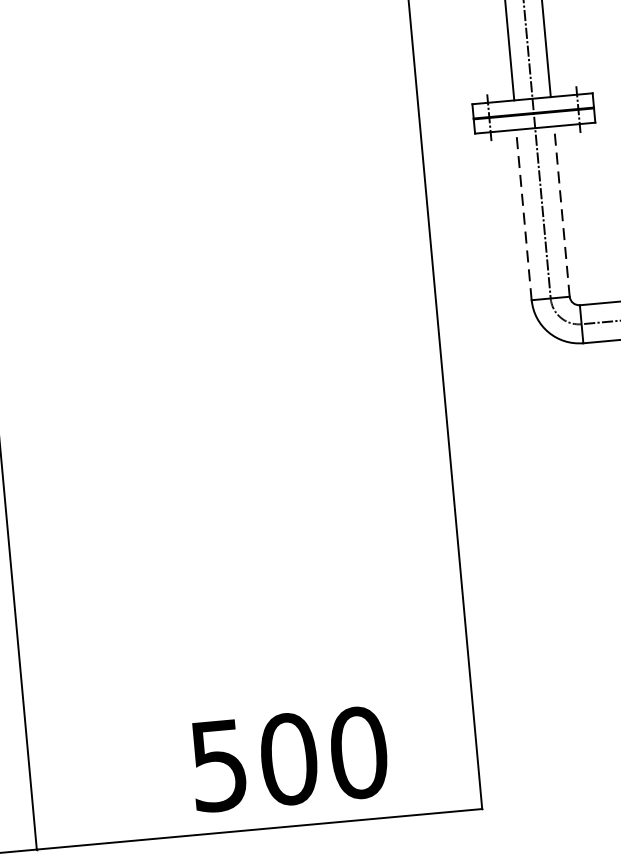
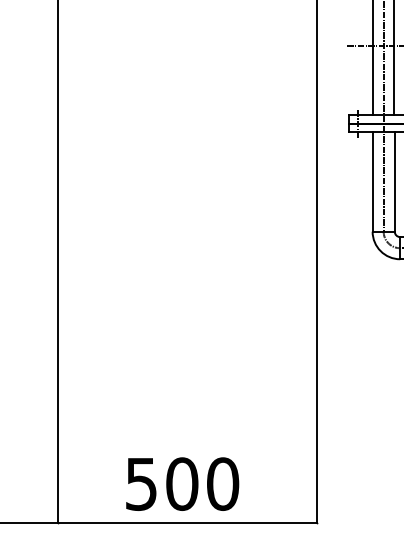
line: (561, 212) -> (394, 182), dashed -> solid
line: (523, 215) -> (372, 182), dashed -> solid
text: (289, 758) -> (182, 483), moved

